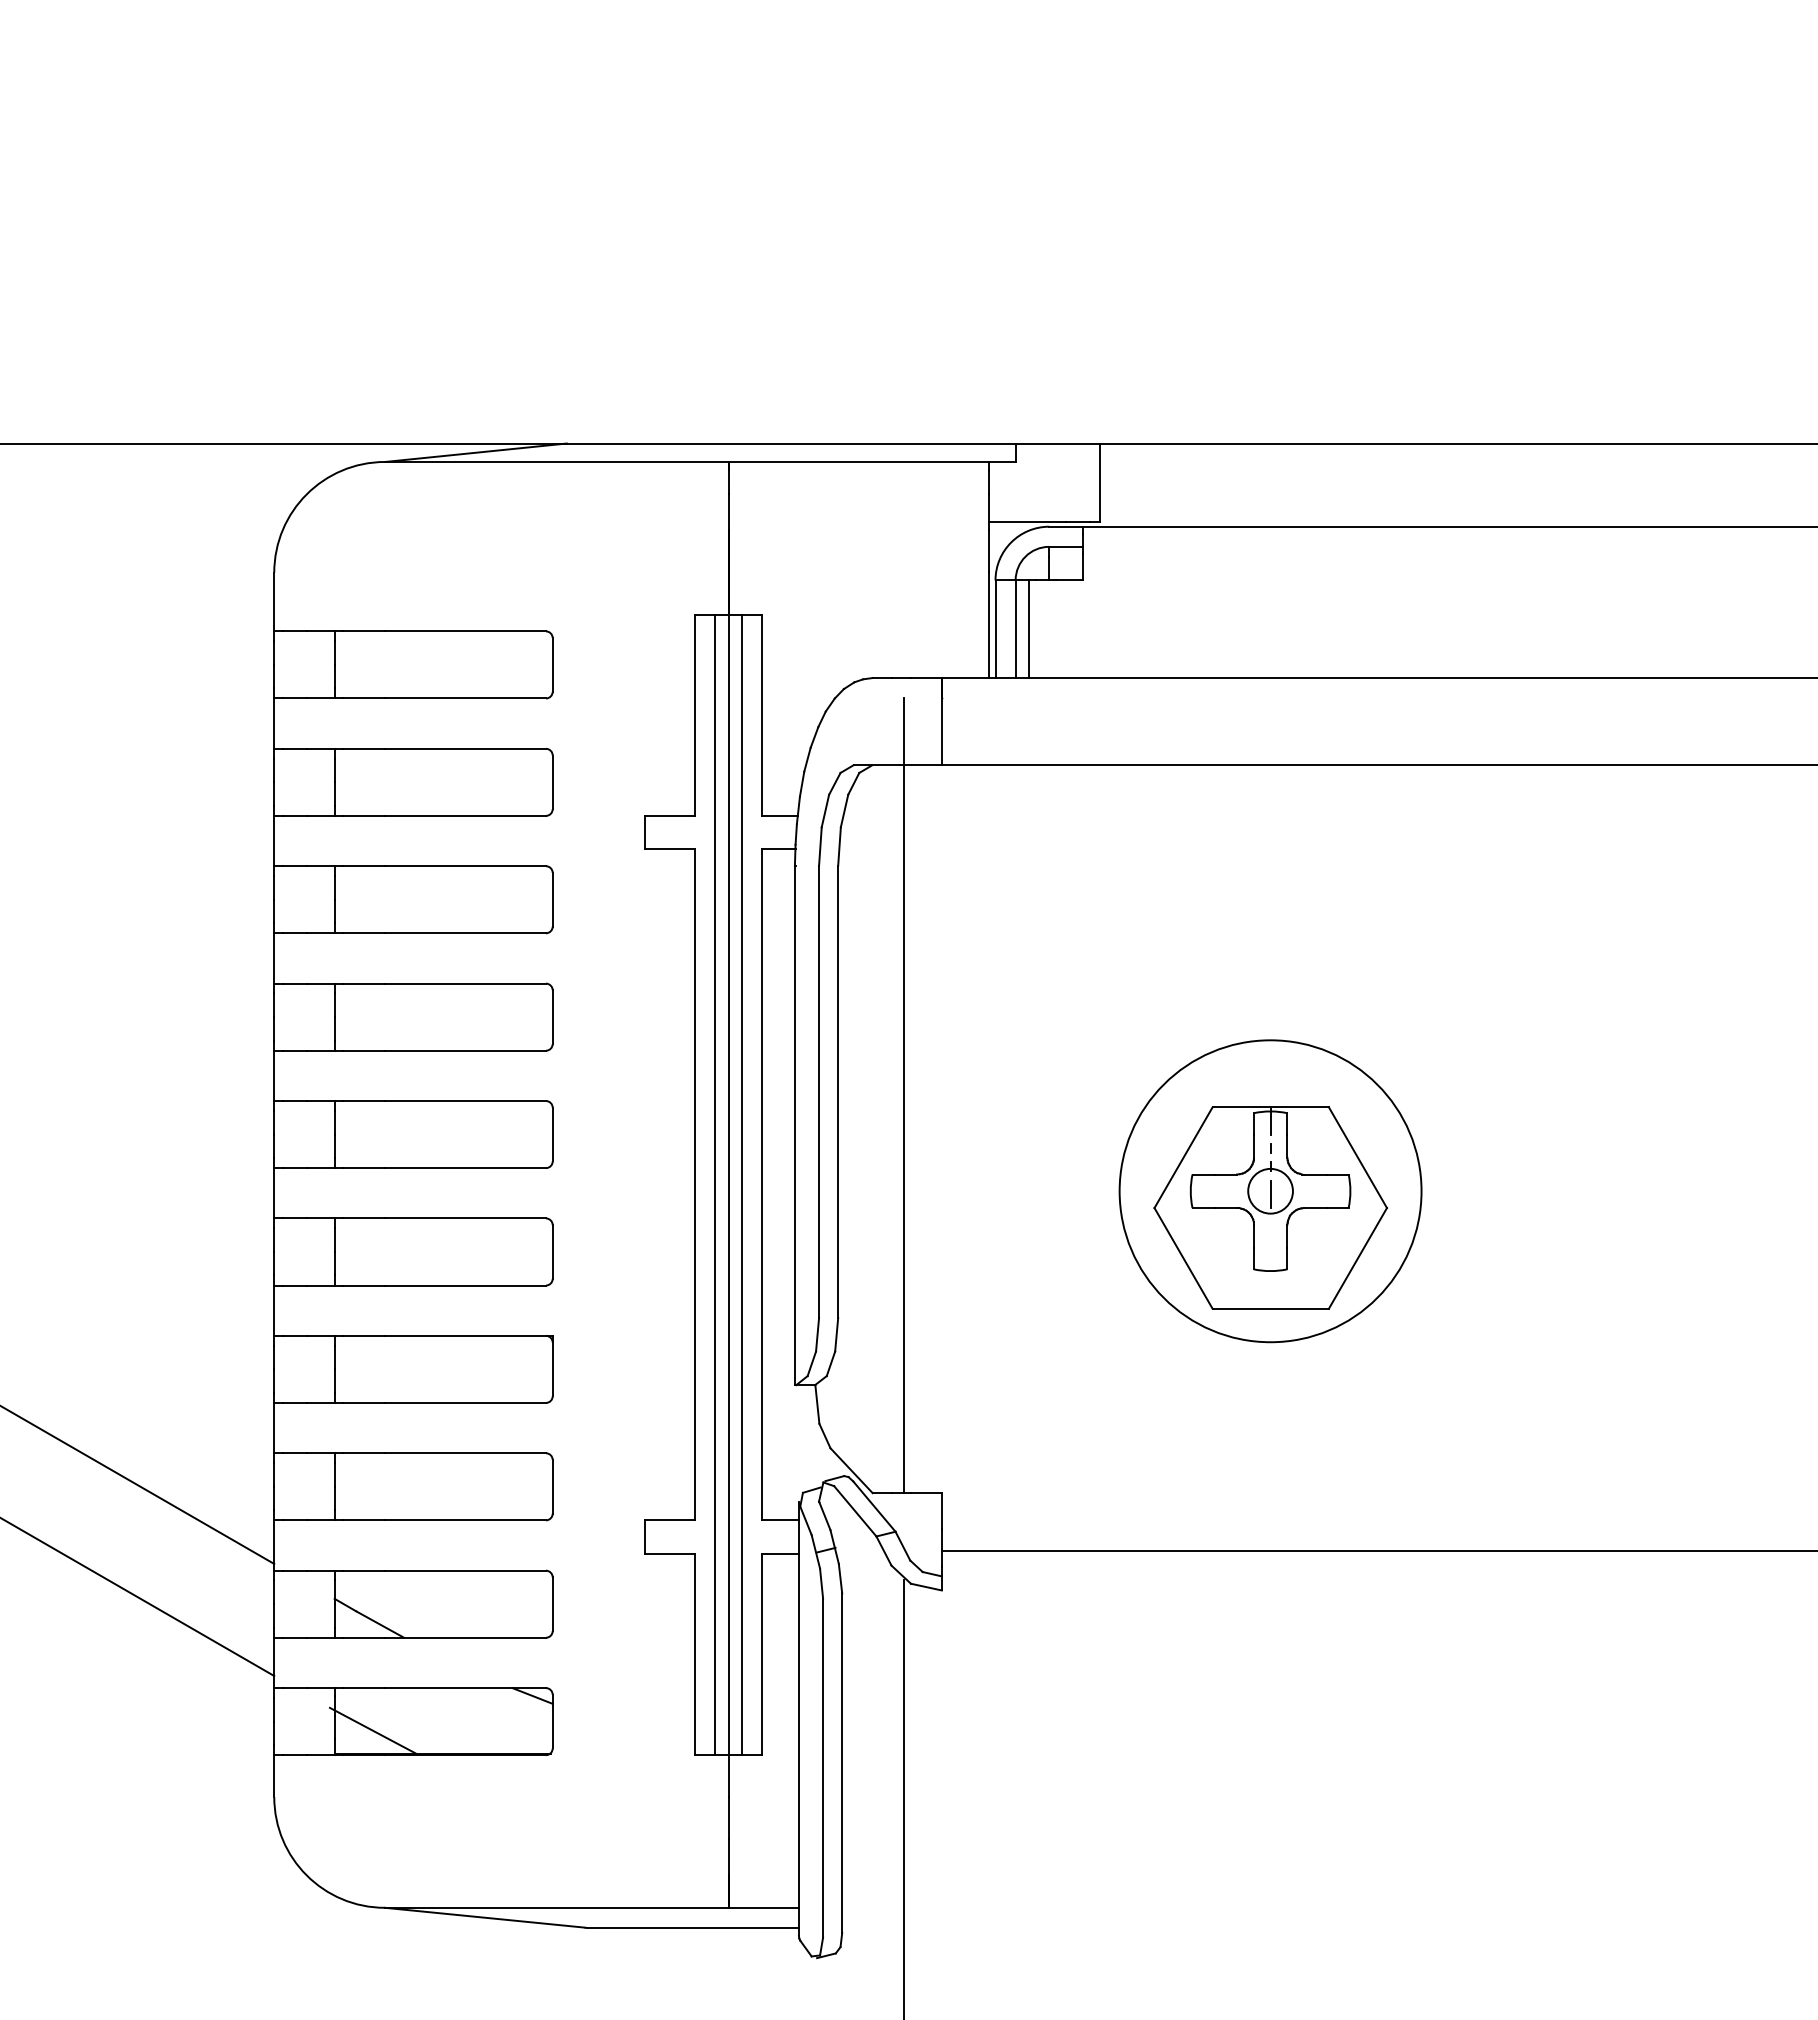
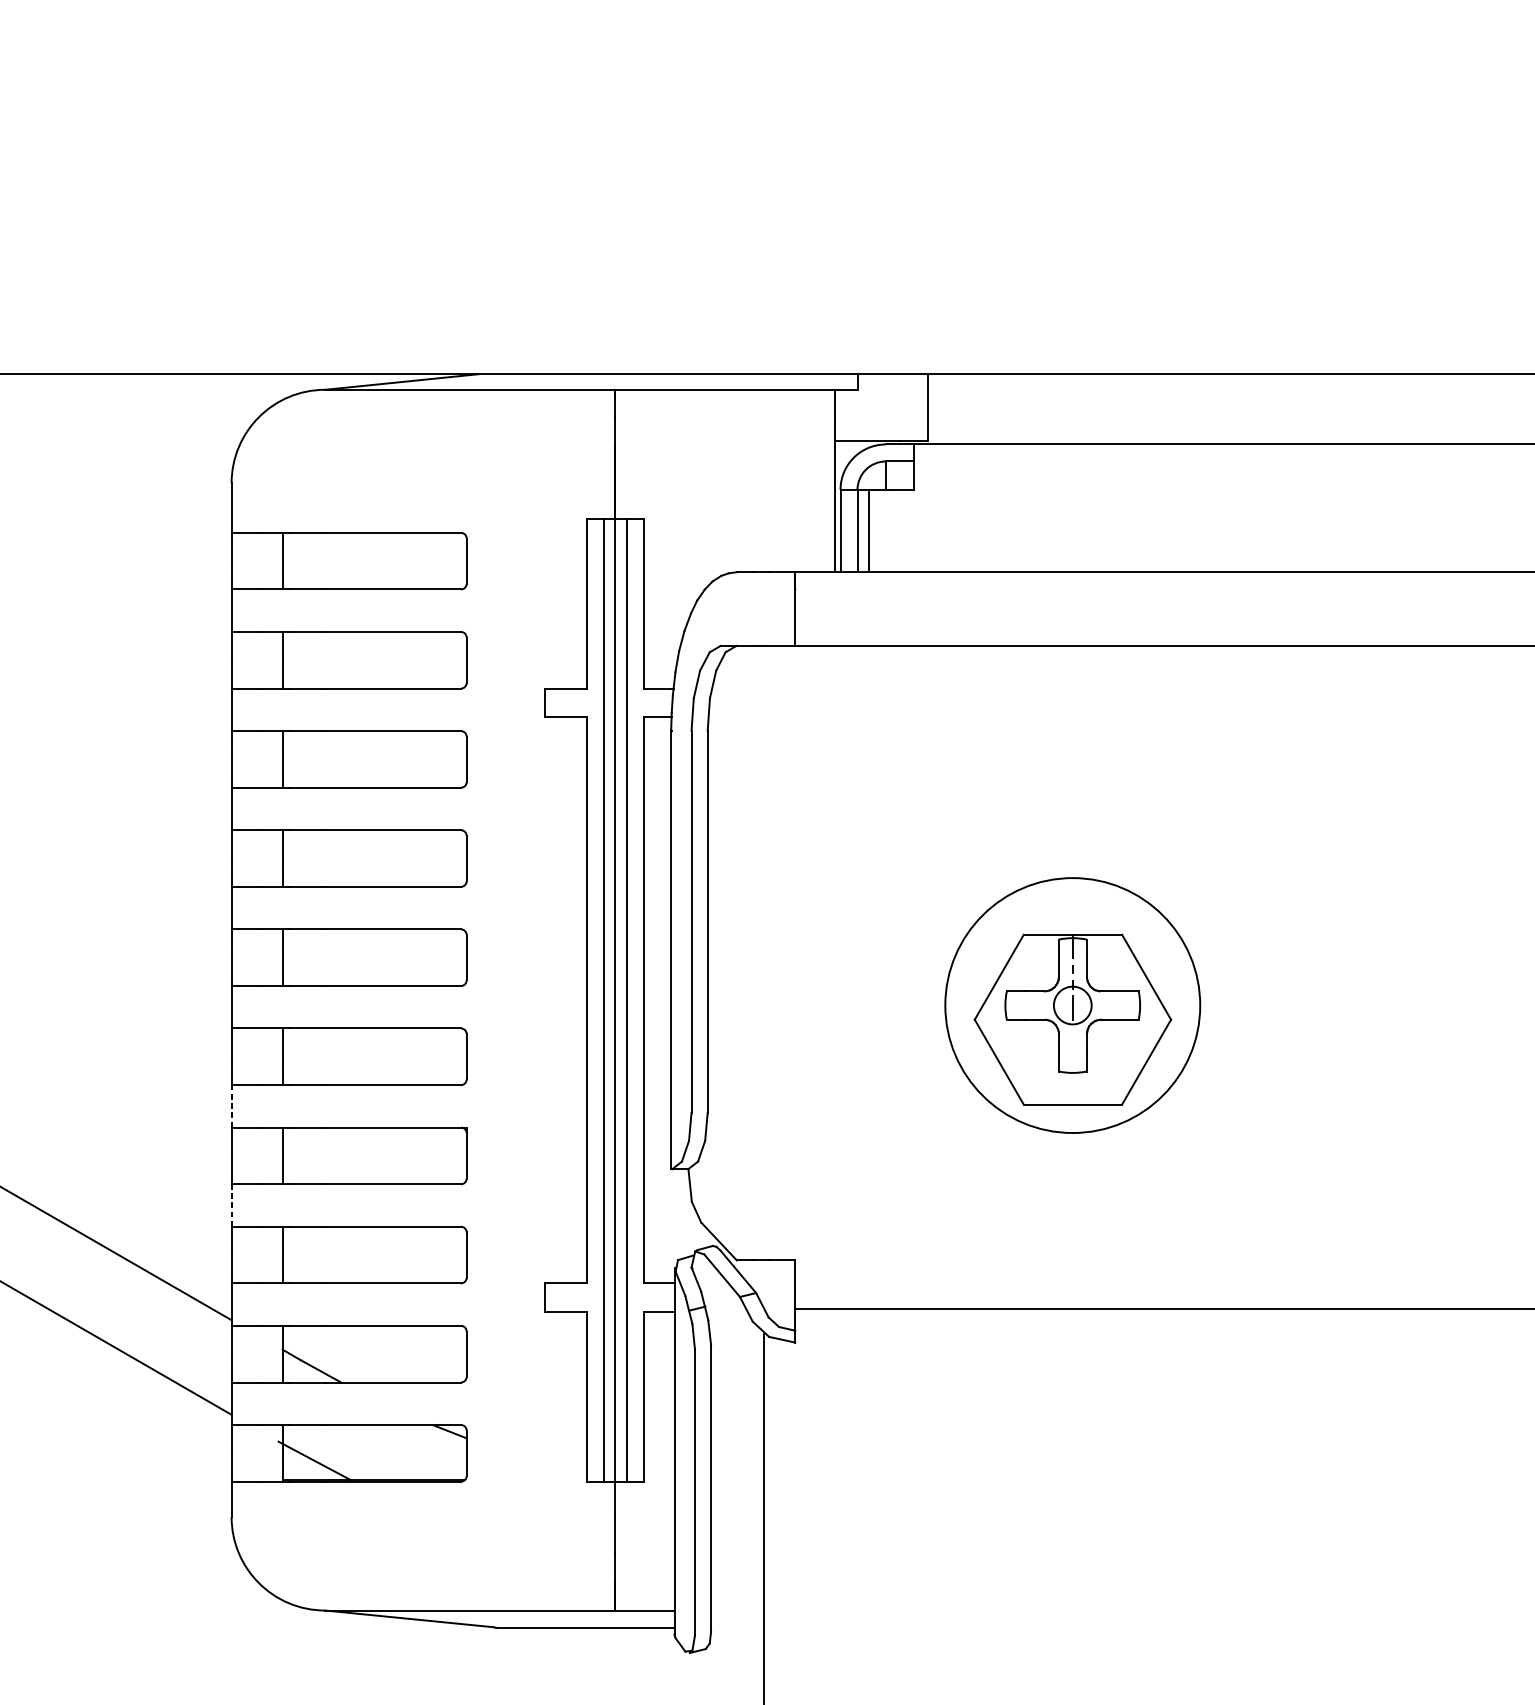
line: (904, 1095) -> (763, 924), removed
line: (274, 1310) -> (231, 1106), solid -> dashed
line: (274, 1427) -> (231, 1204), solid -> dashed

